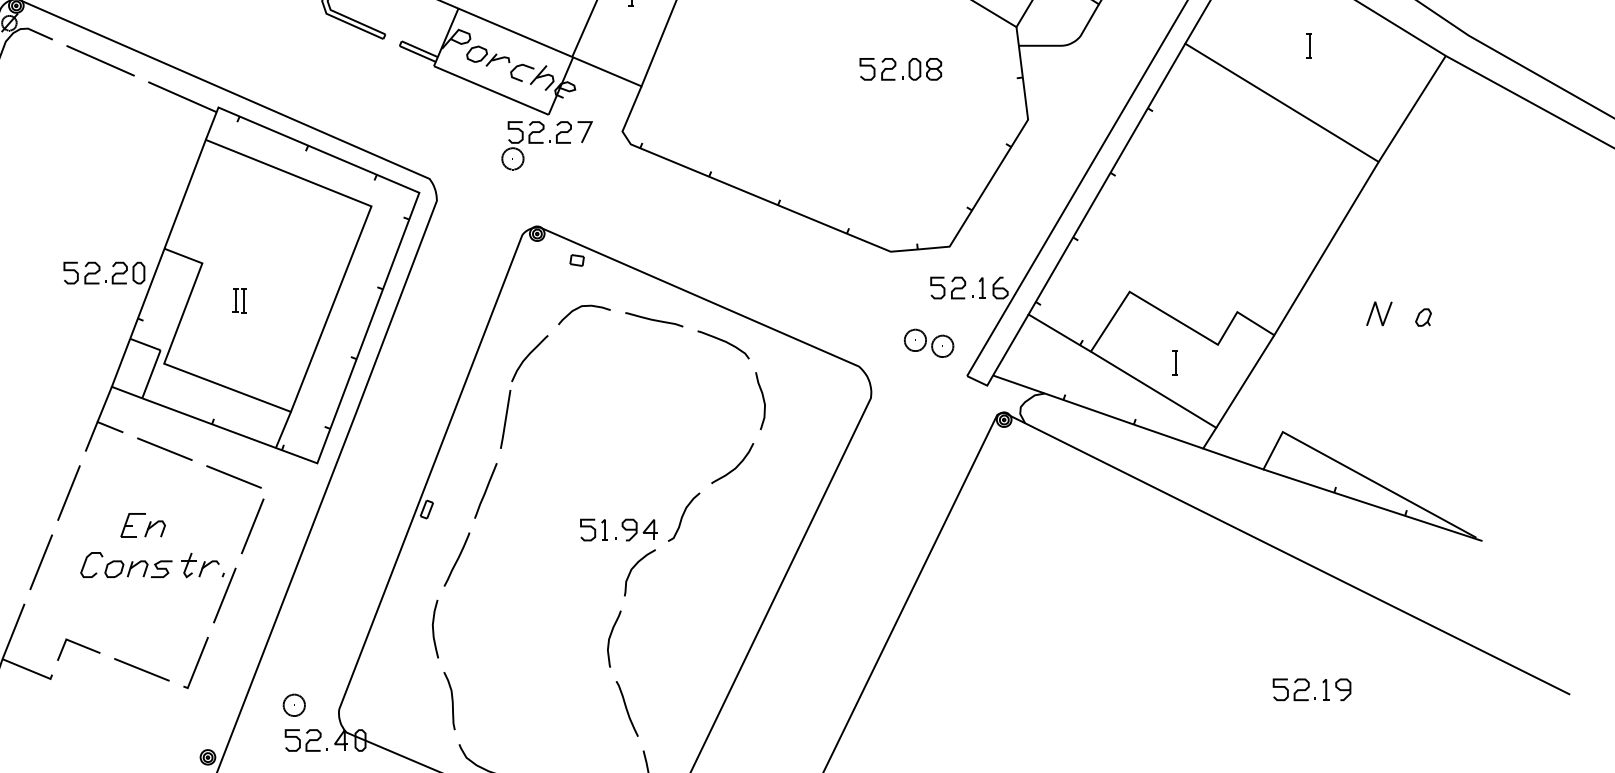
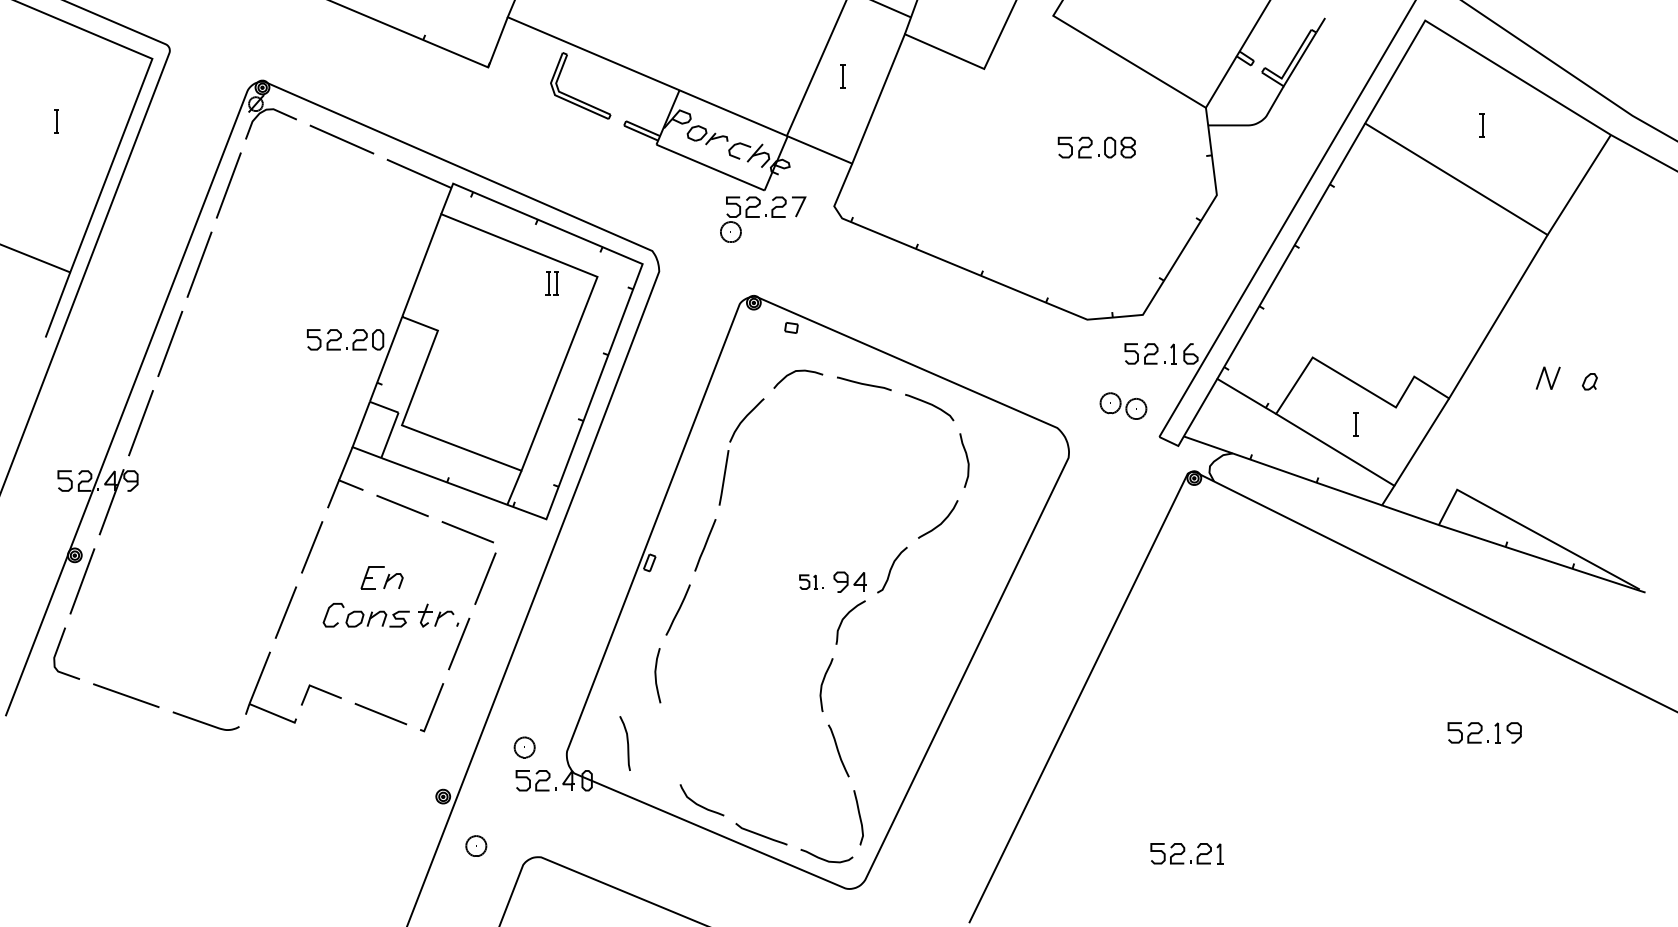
part: (238, 300) -> (551, 283), moved
part: (598, 529) -> (811, 581), size x0.7
curve: (452, 701) -> (627, 743), moved

